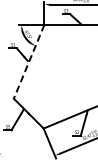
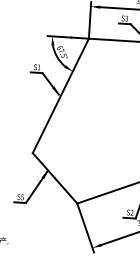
line: (29, 61) -> (61, 95), dashed -> solid

